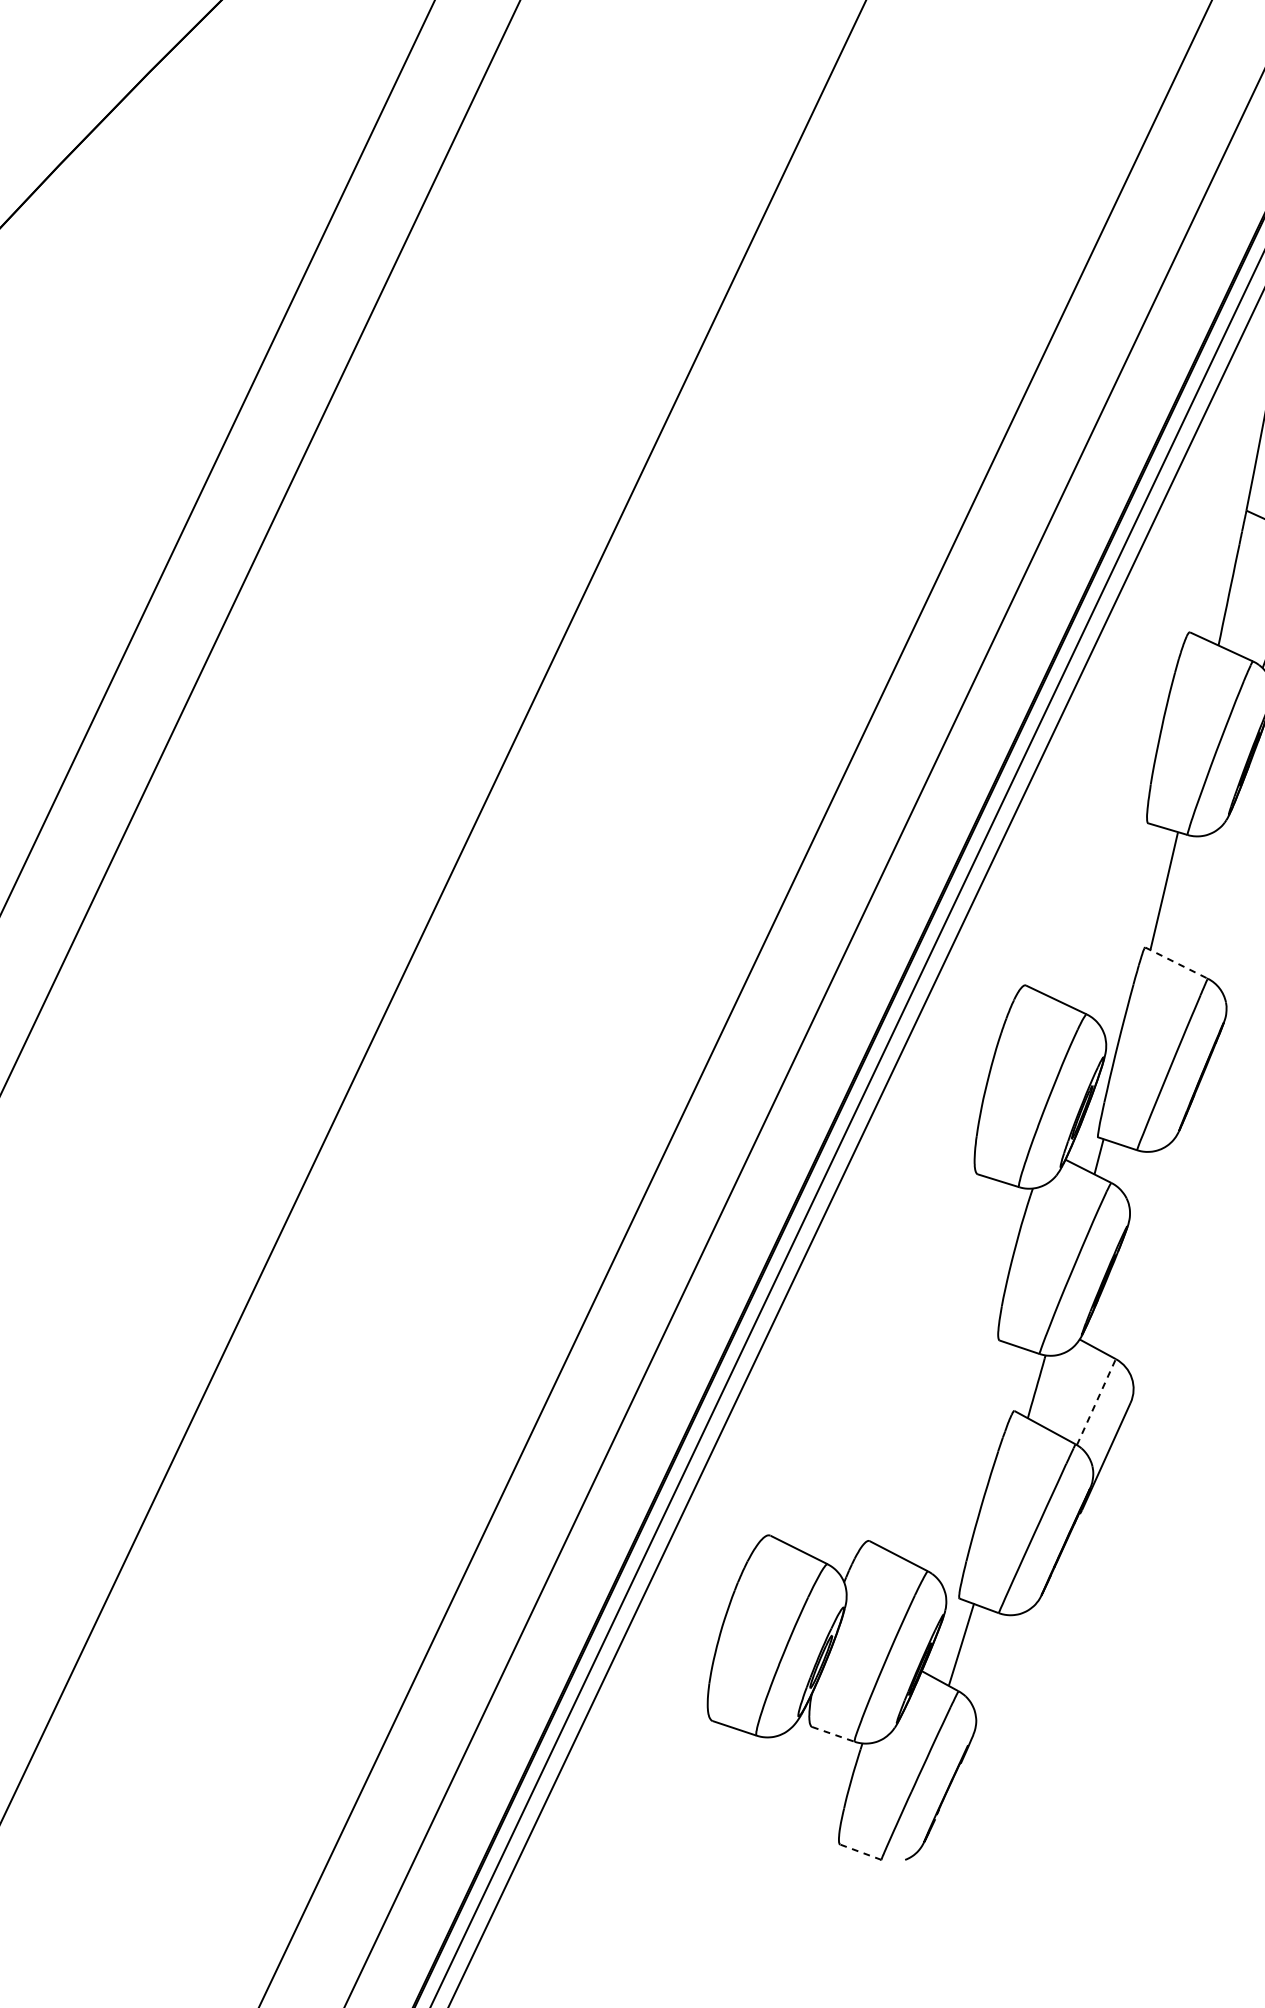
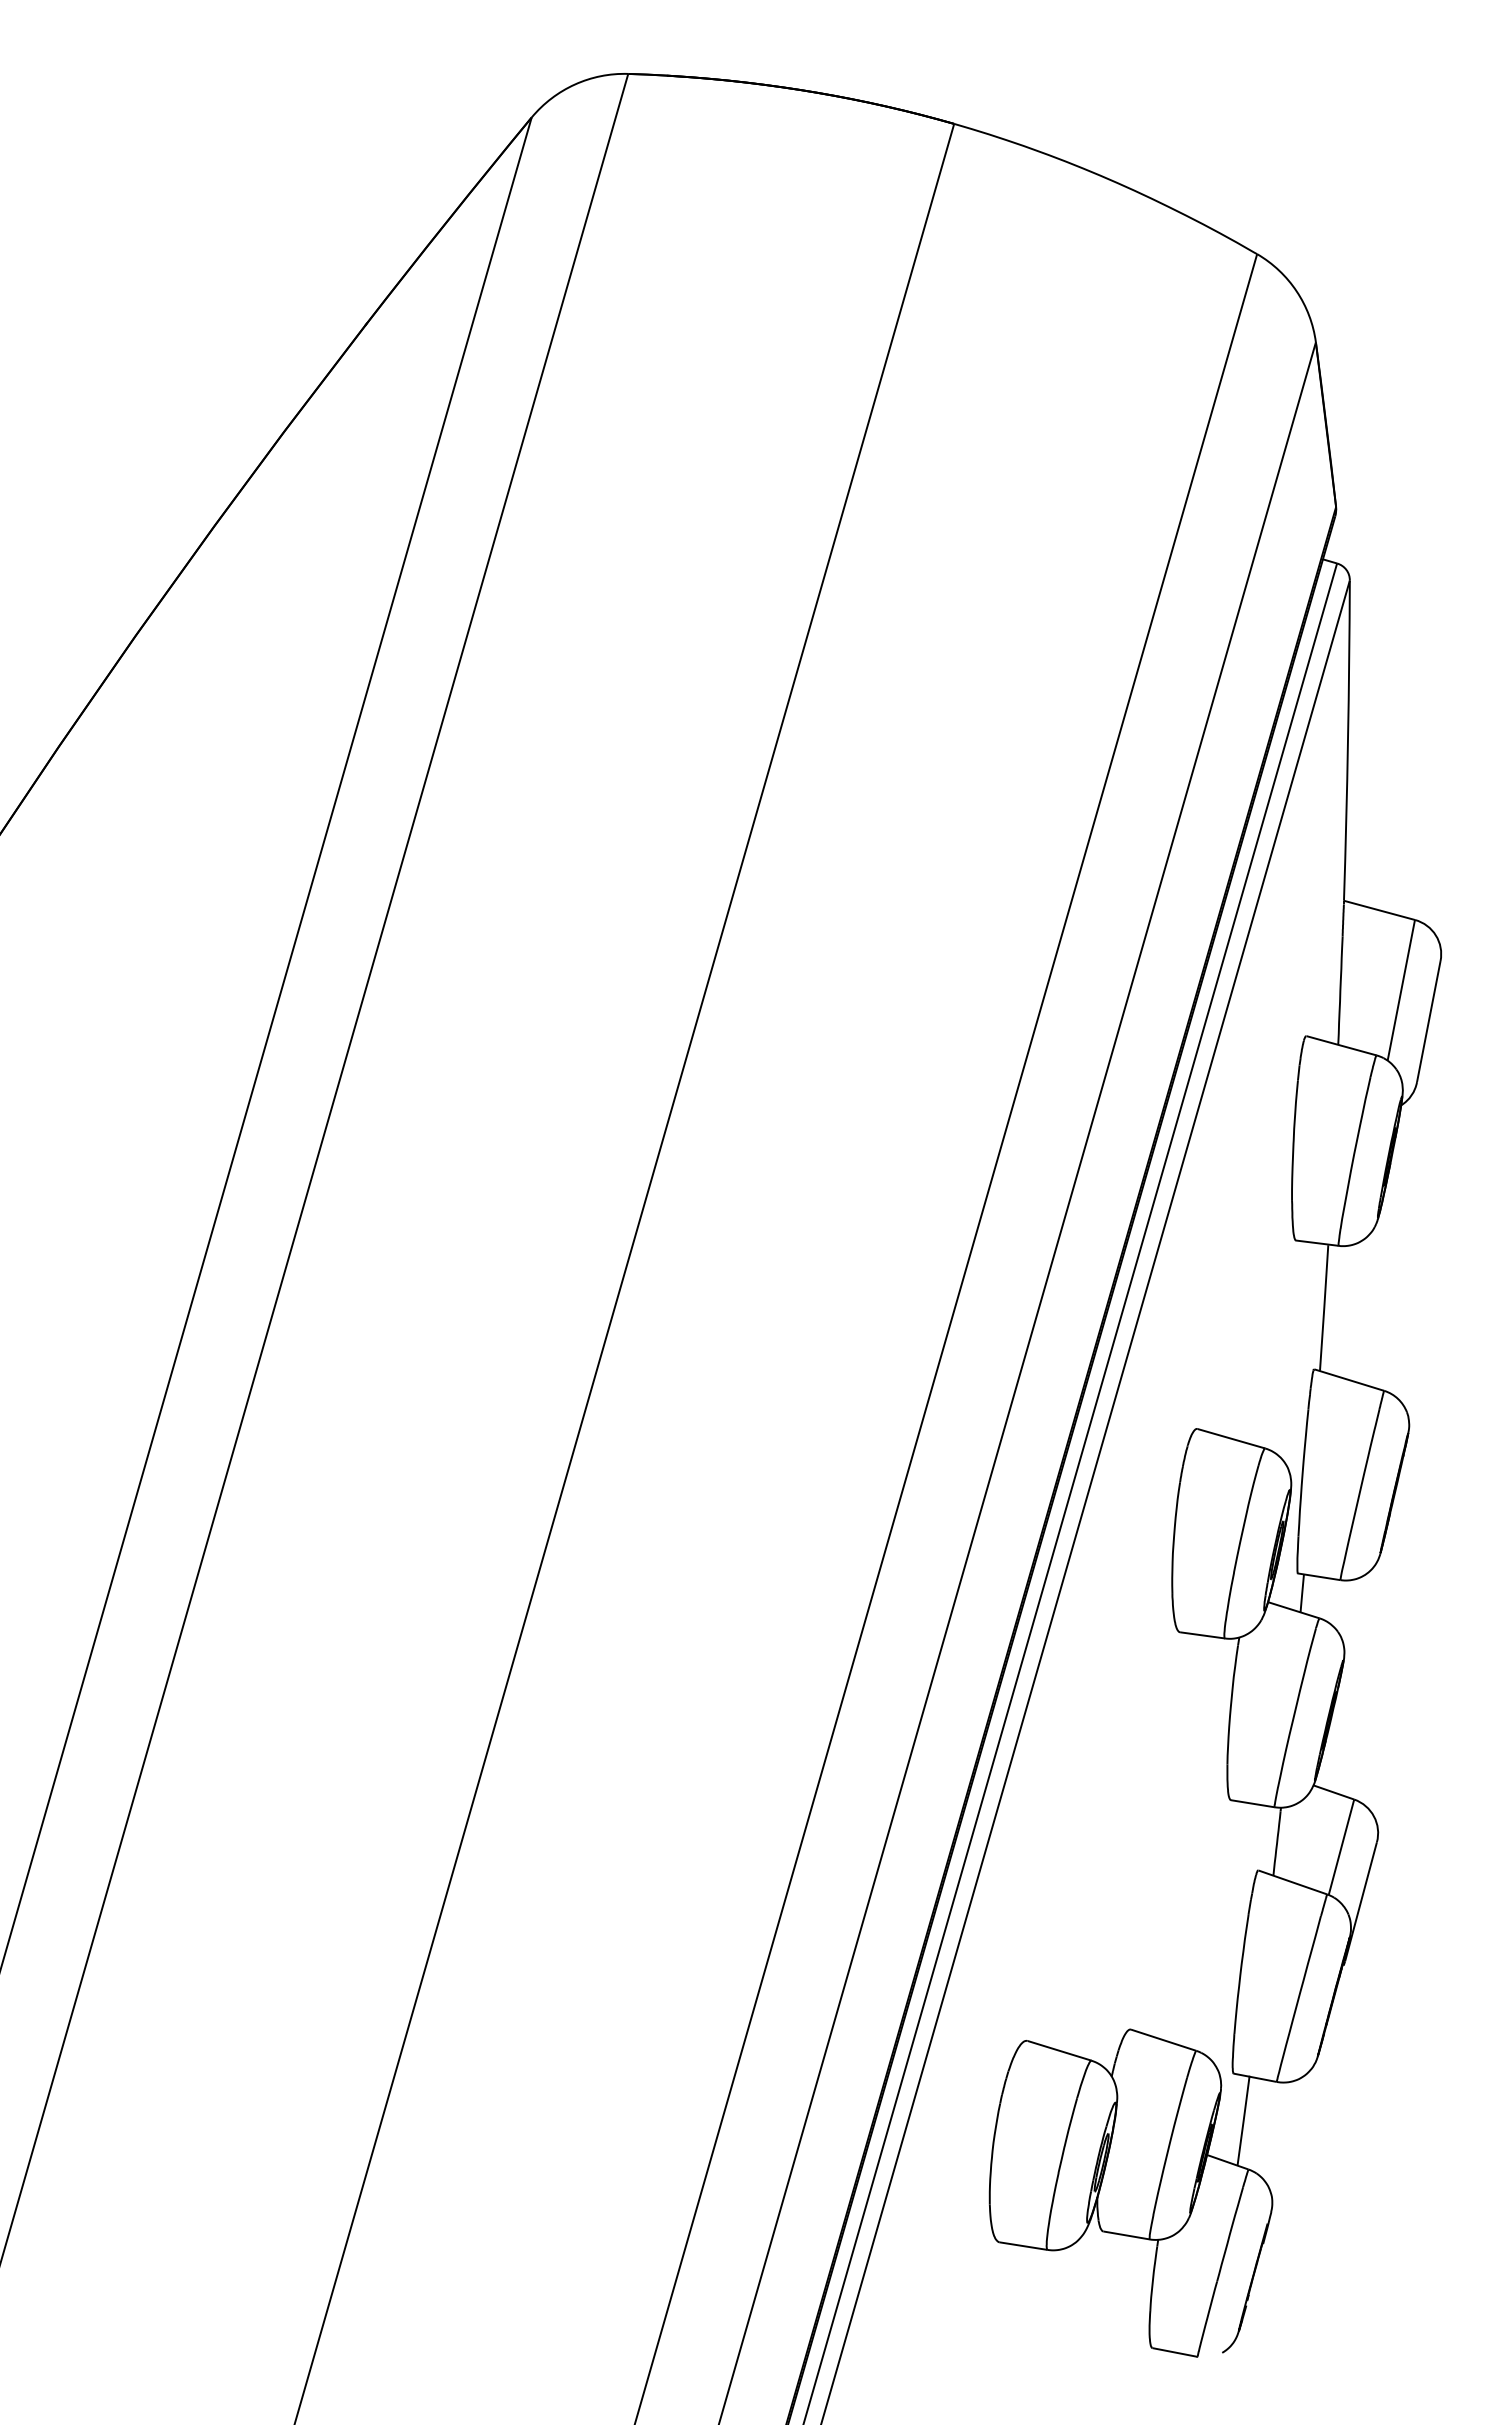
line: (1176, 963) -> (1349, 1380), dashed -> solid
line: (1096, 1401) -> (1341, 1846), dashed -> solid
line: (833, 1734) -> (1126, 2235), dashed -> solid
line: (860, 1852) -> (1174, 2352), dashed -> solid

